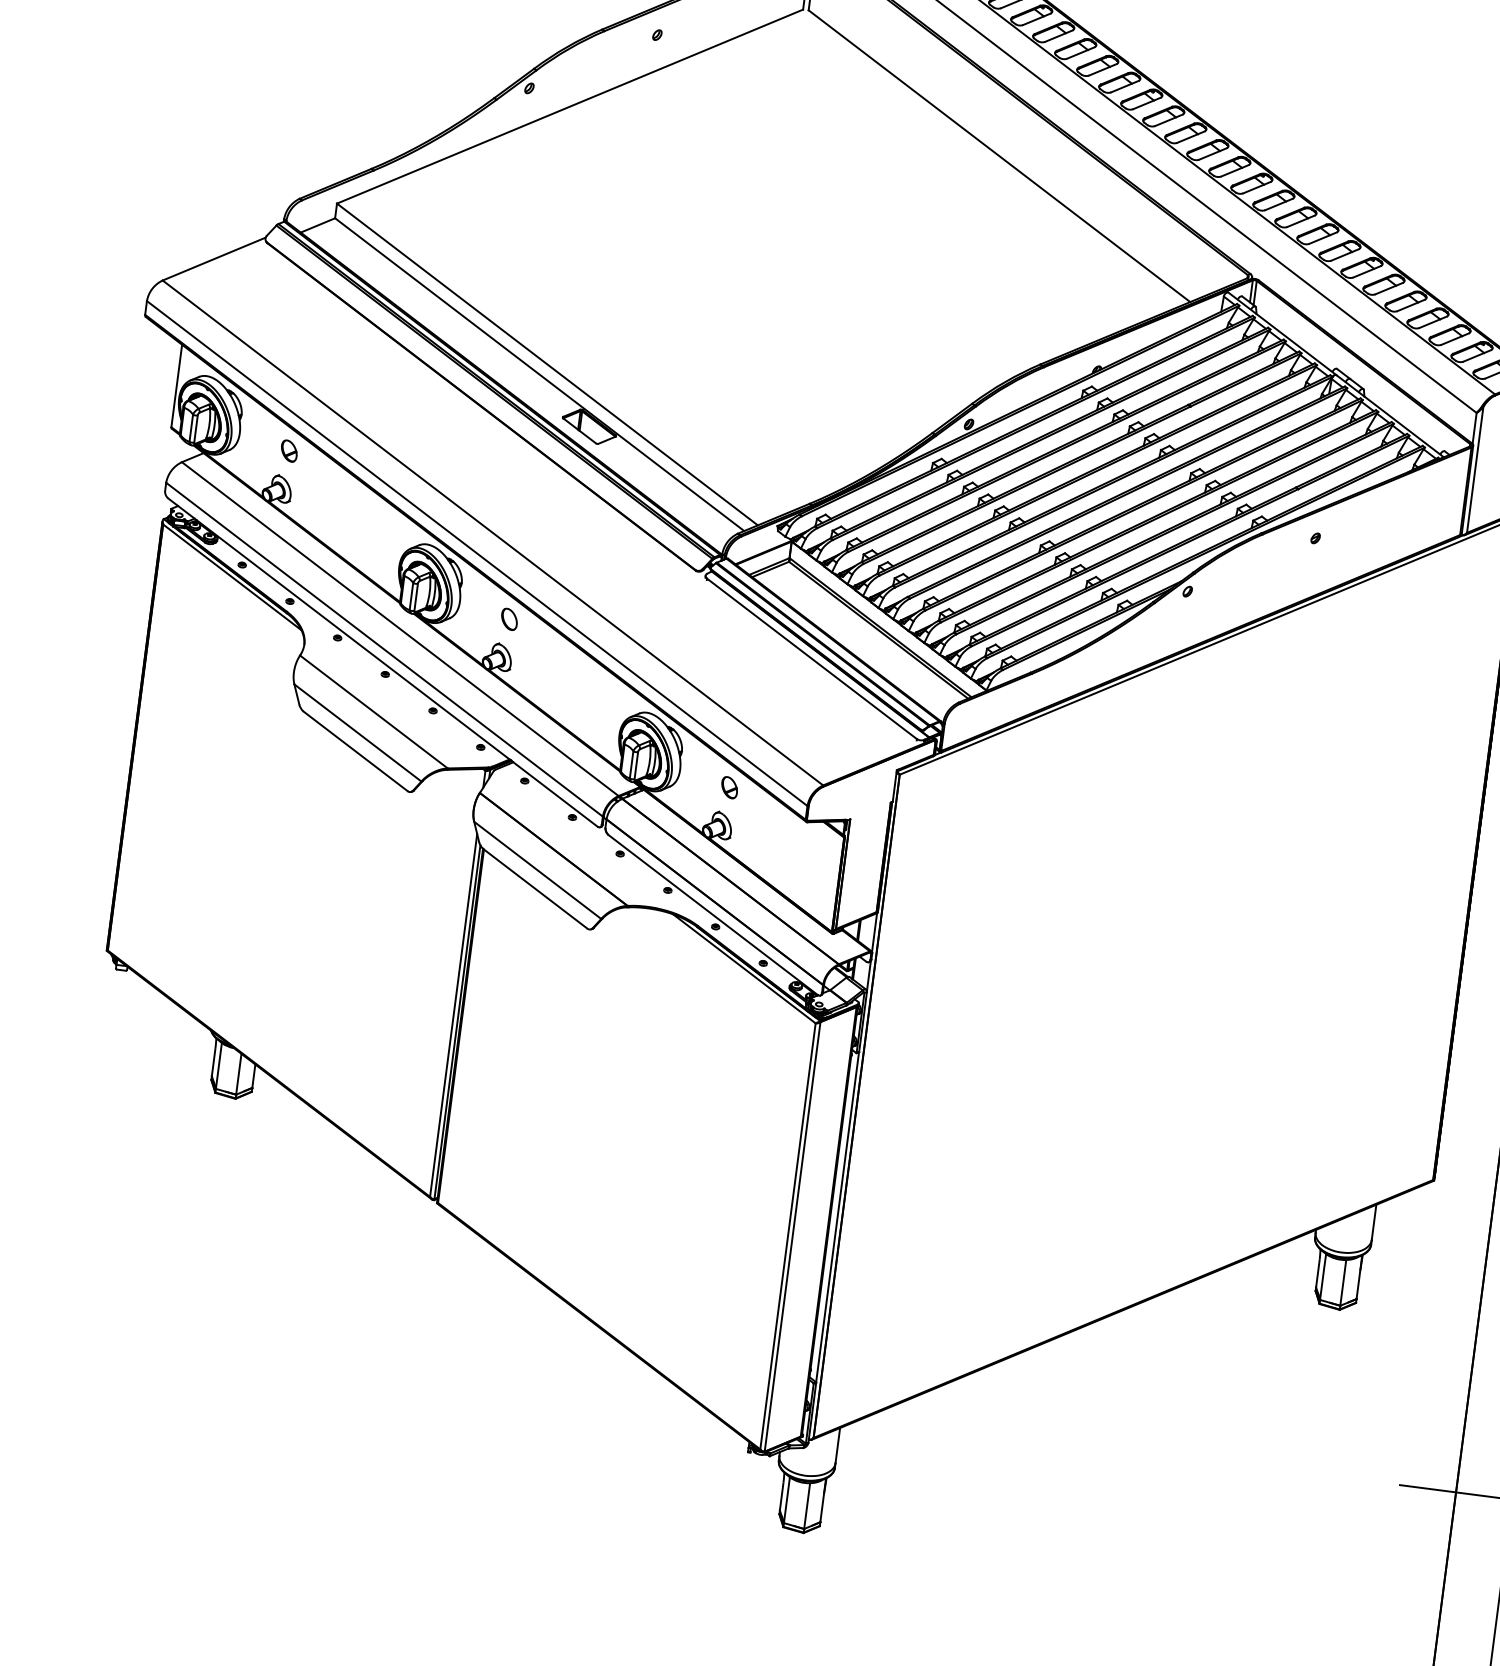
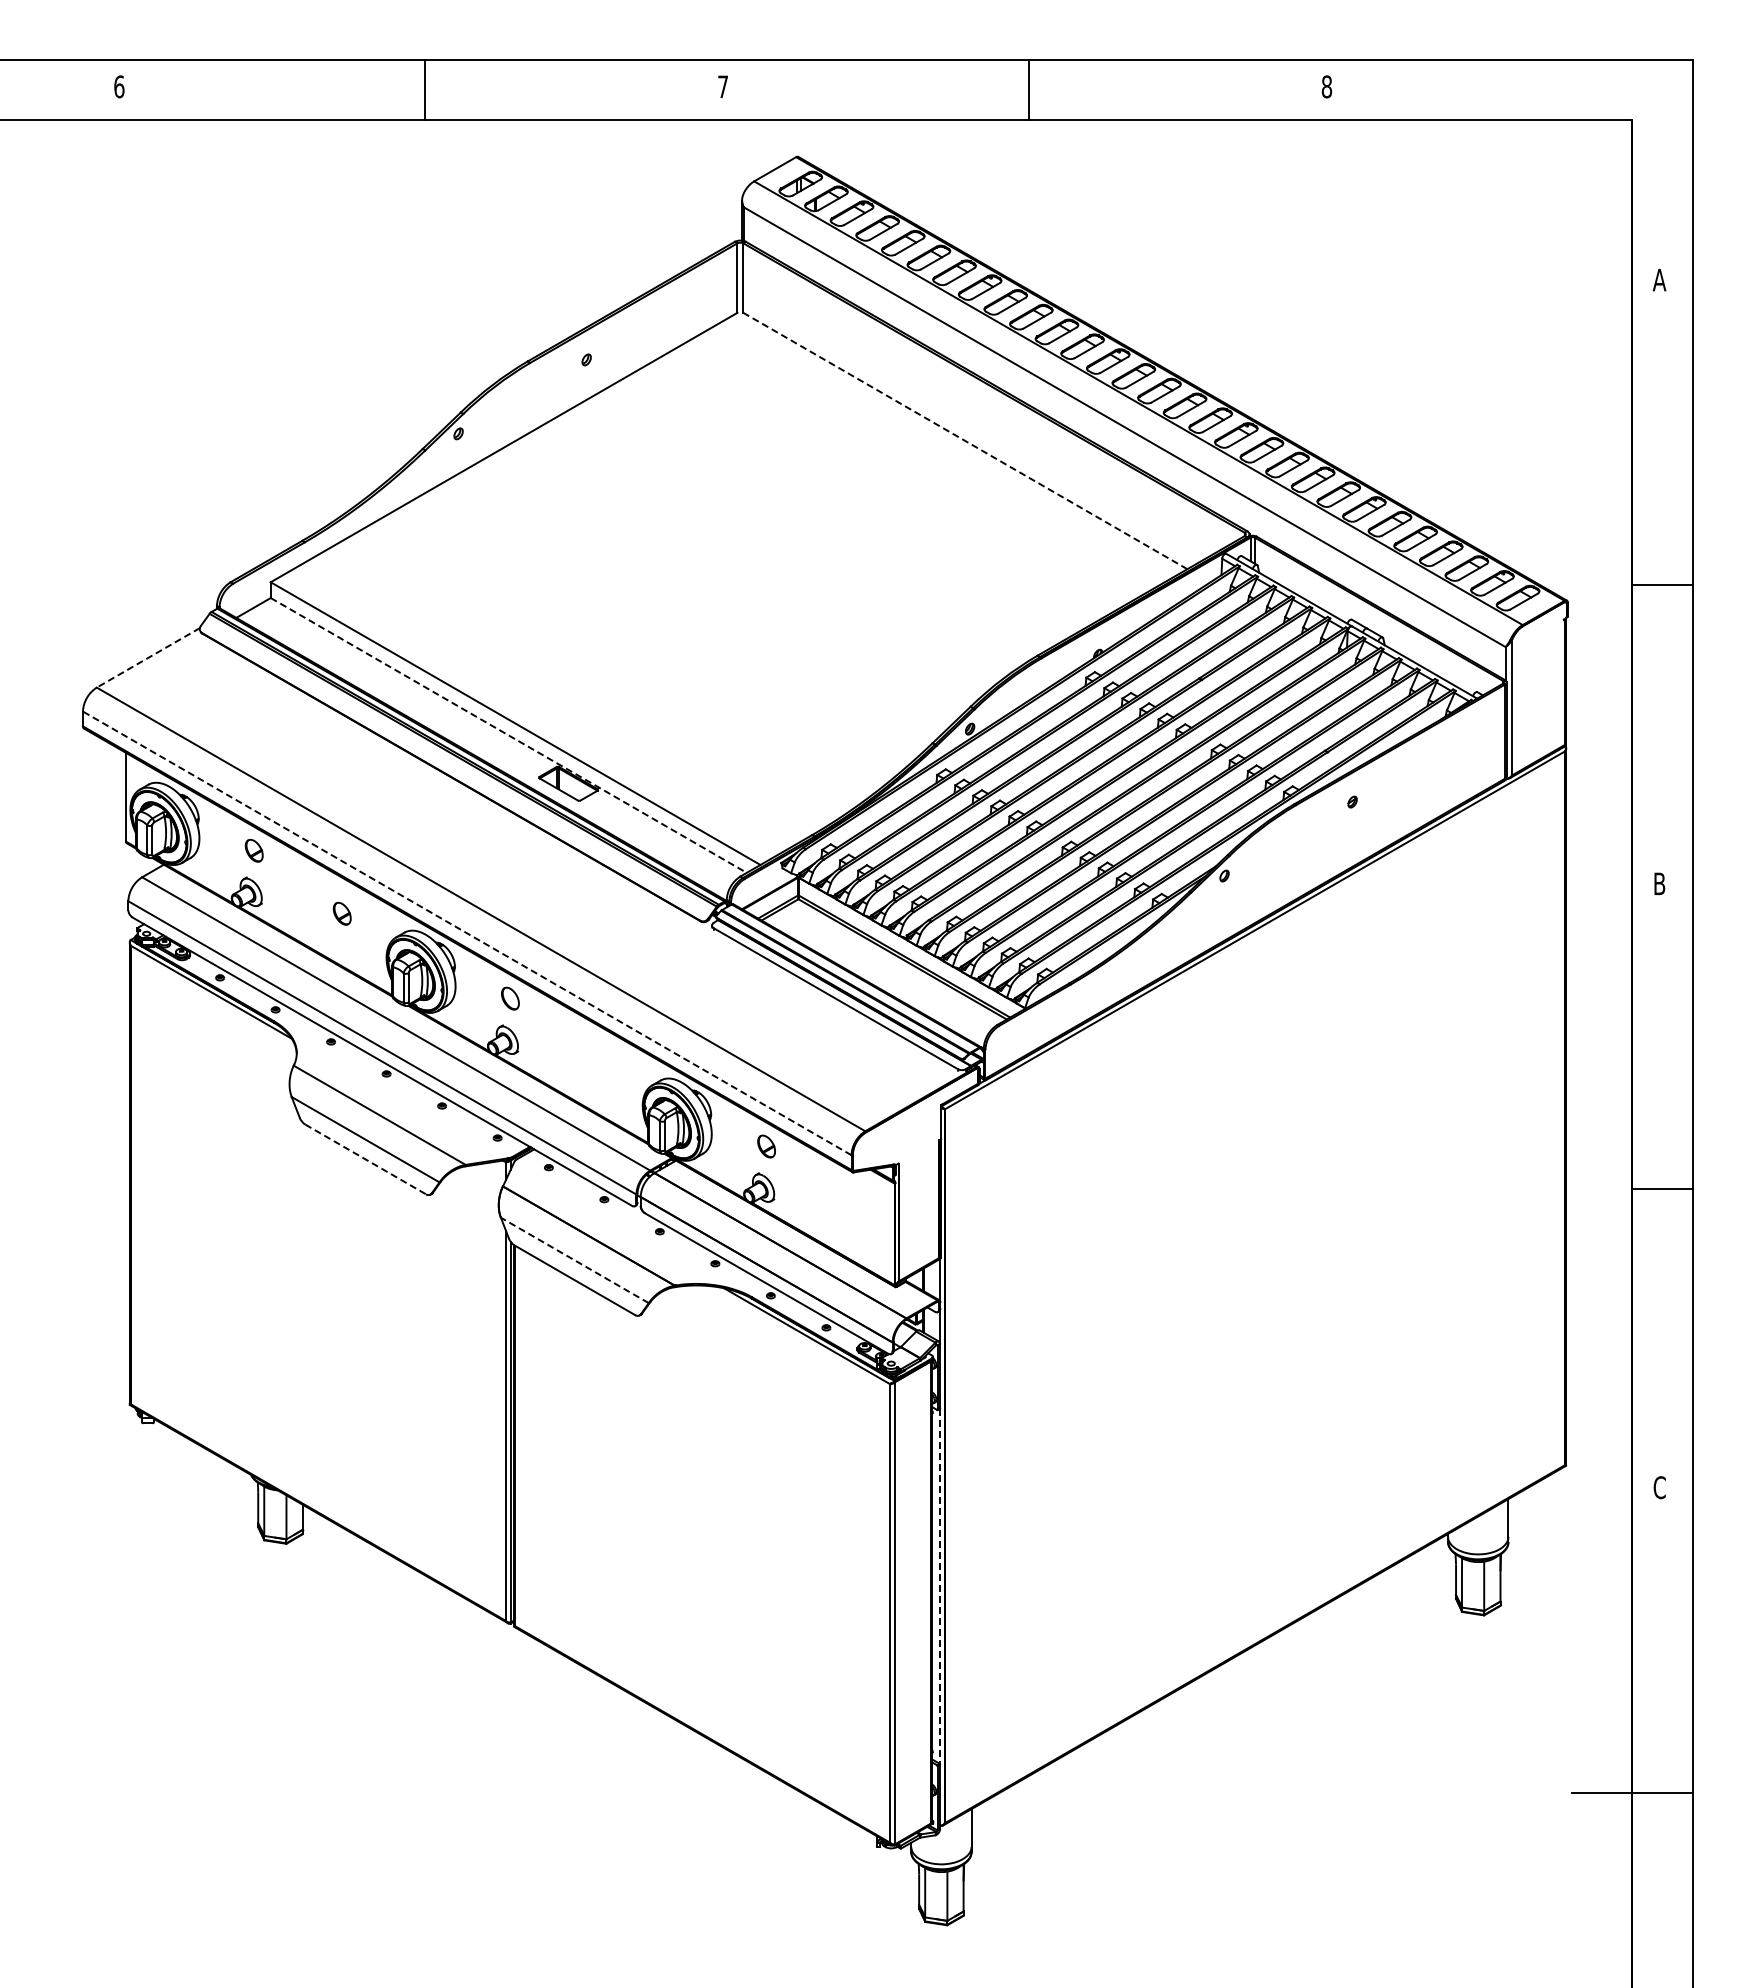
line: (998, 155) -> (964, 440), solid -> dashed
line: (214, 258) -> (148, 657), solid -> dashed
line: (539, 374) -> (508, 735), solid -> dashed
part: (362, 519) -> (341, 913), added
line: (477, 553) -> (467, 933), solid -> dashed
line: (355, 751) -> (365, 1159), solid -> dashed
line: (537, 870) -> (574, 1260), solid -> dashed
line: (837, 1217) -> (939, 1586), solid -> dashed

